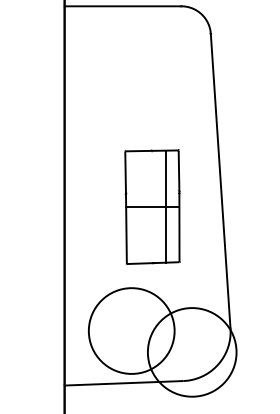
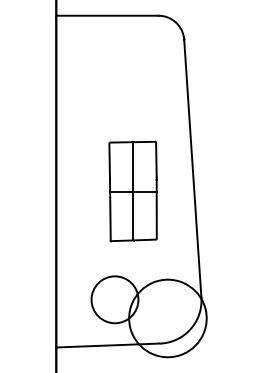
line: (166, 207) -> (133, 191), moved
circle: (131, 330) -> (114, 299), size x0.62

